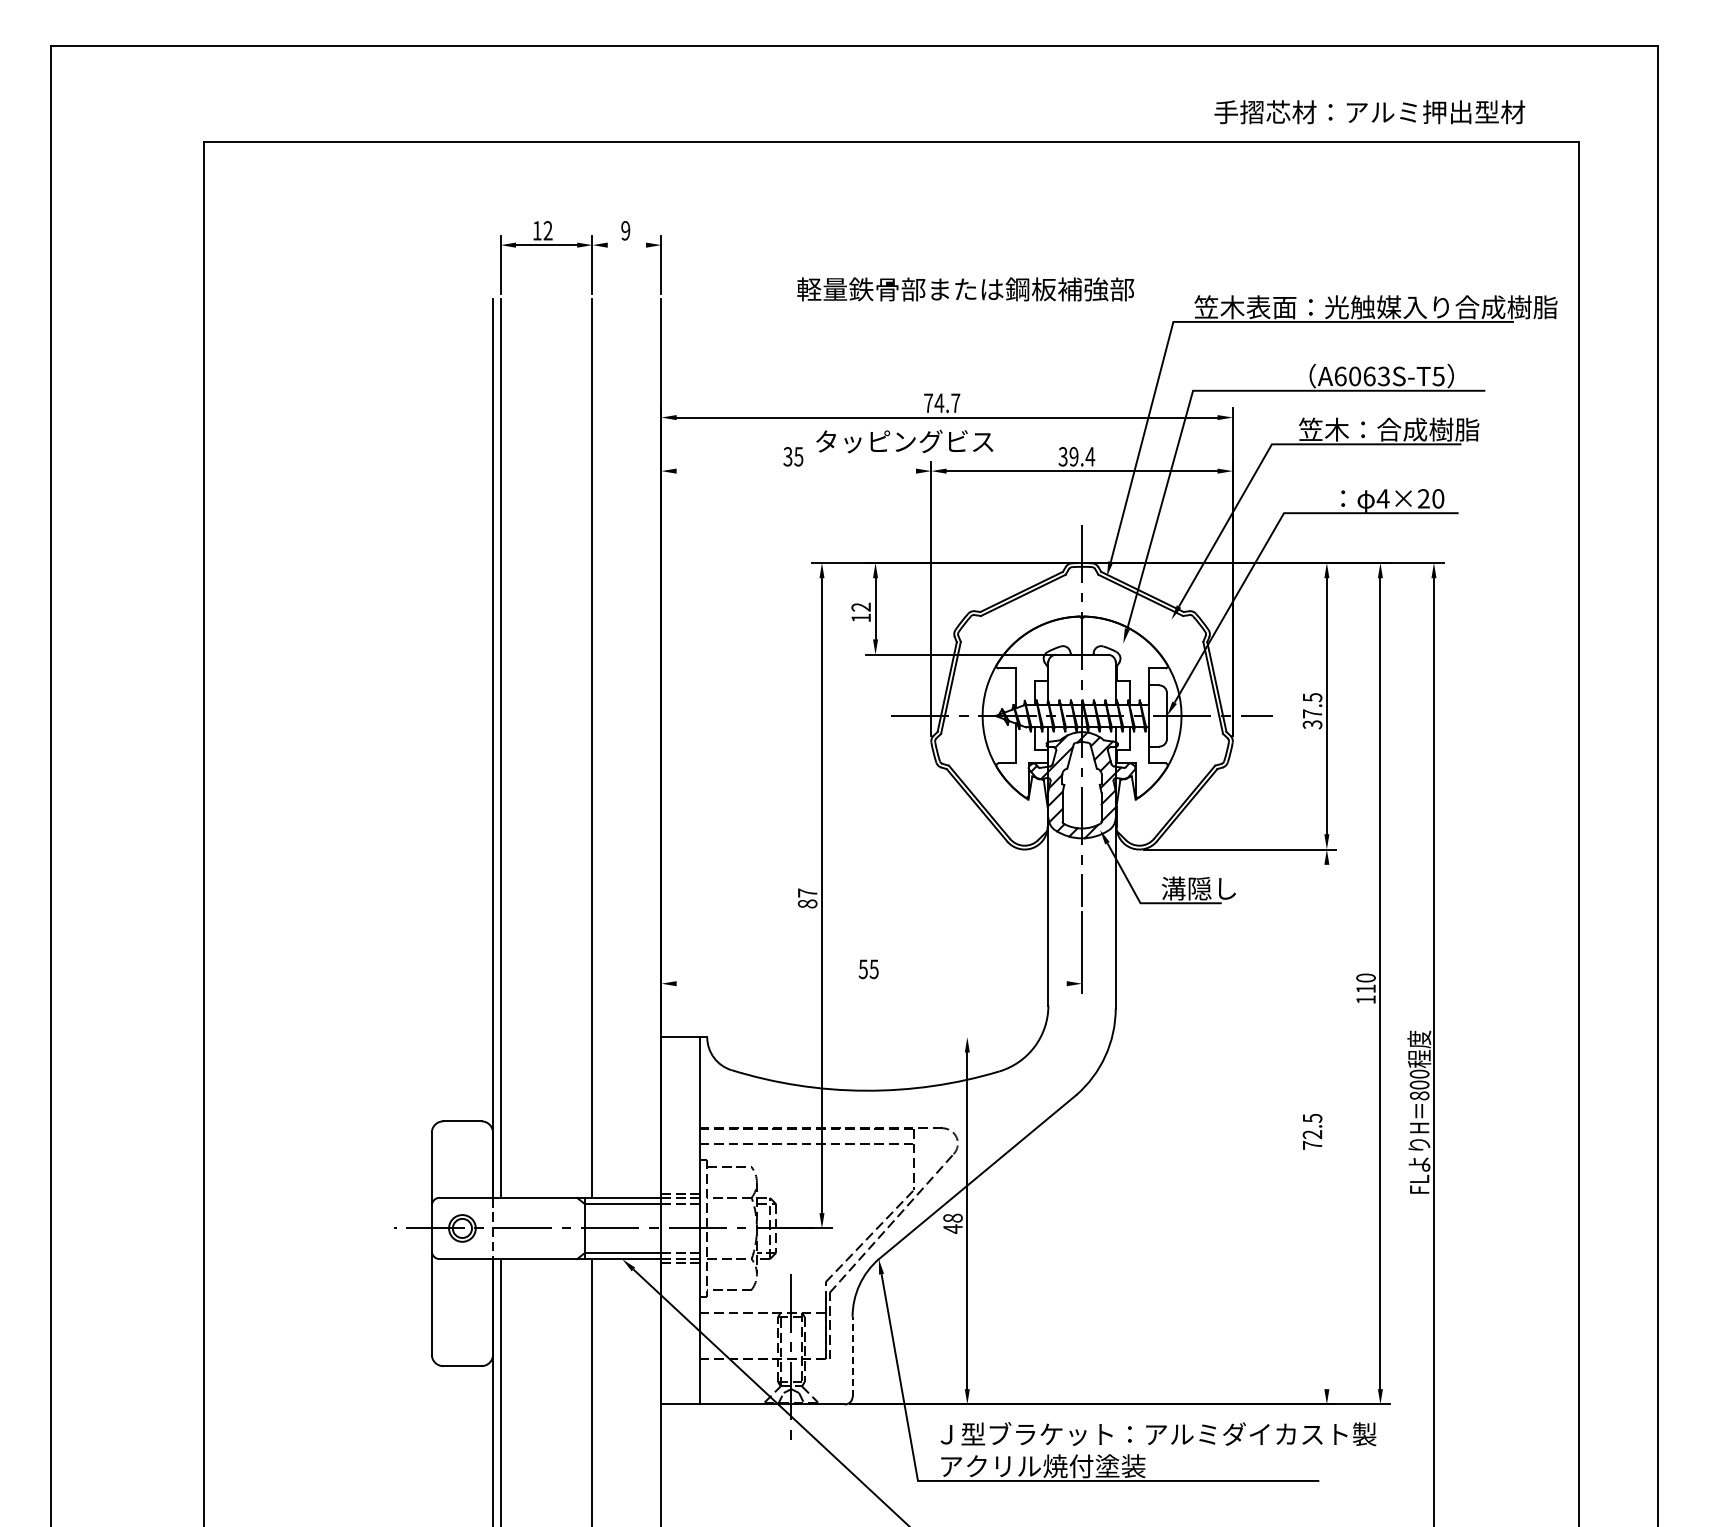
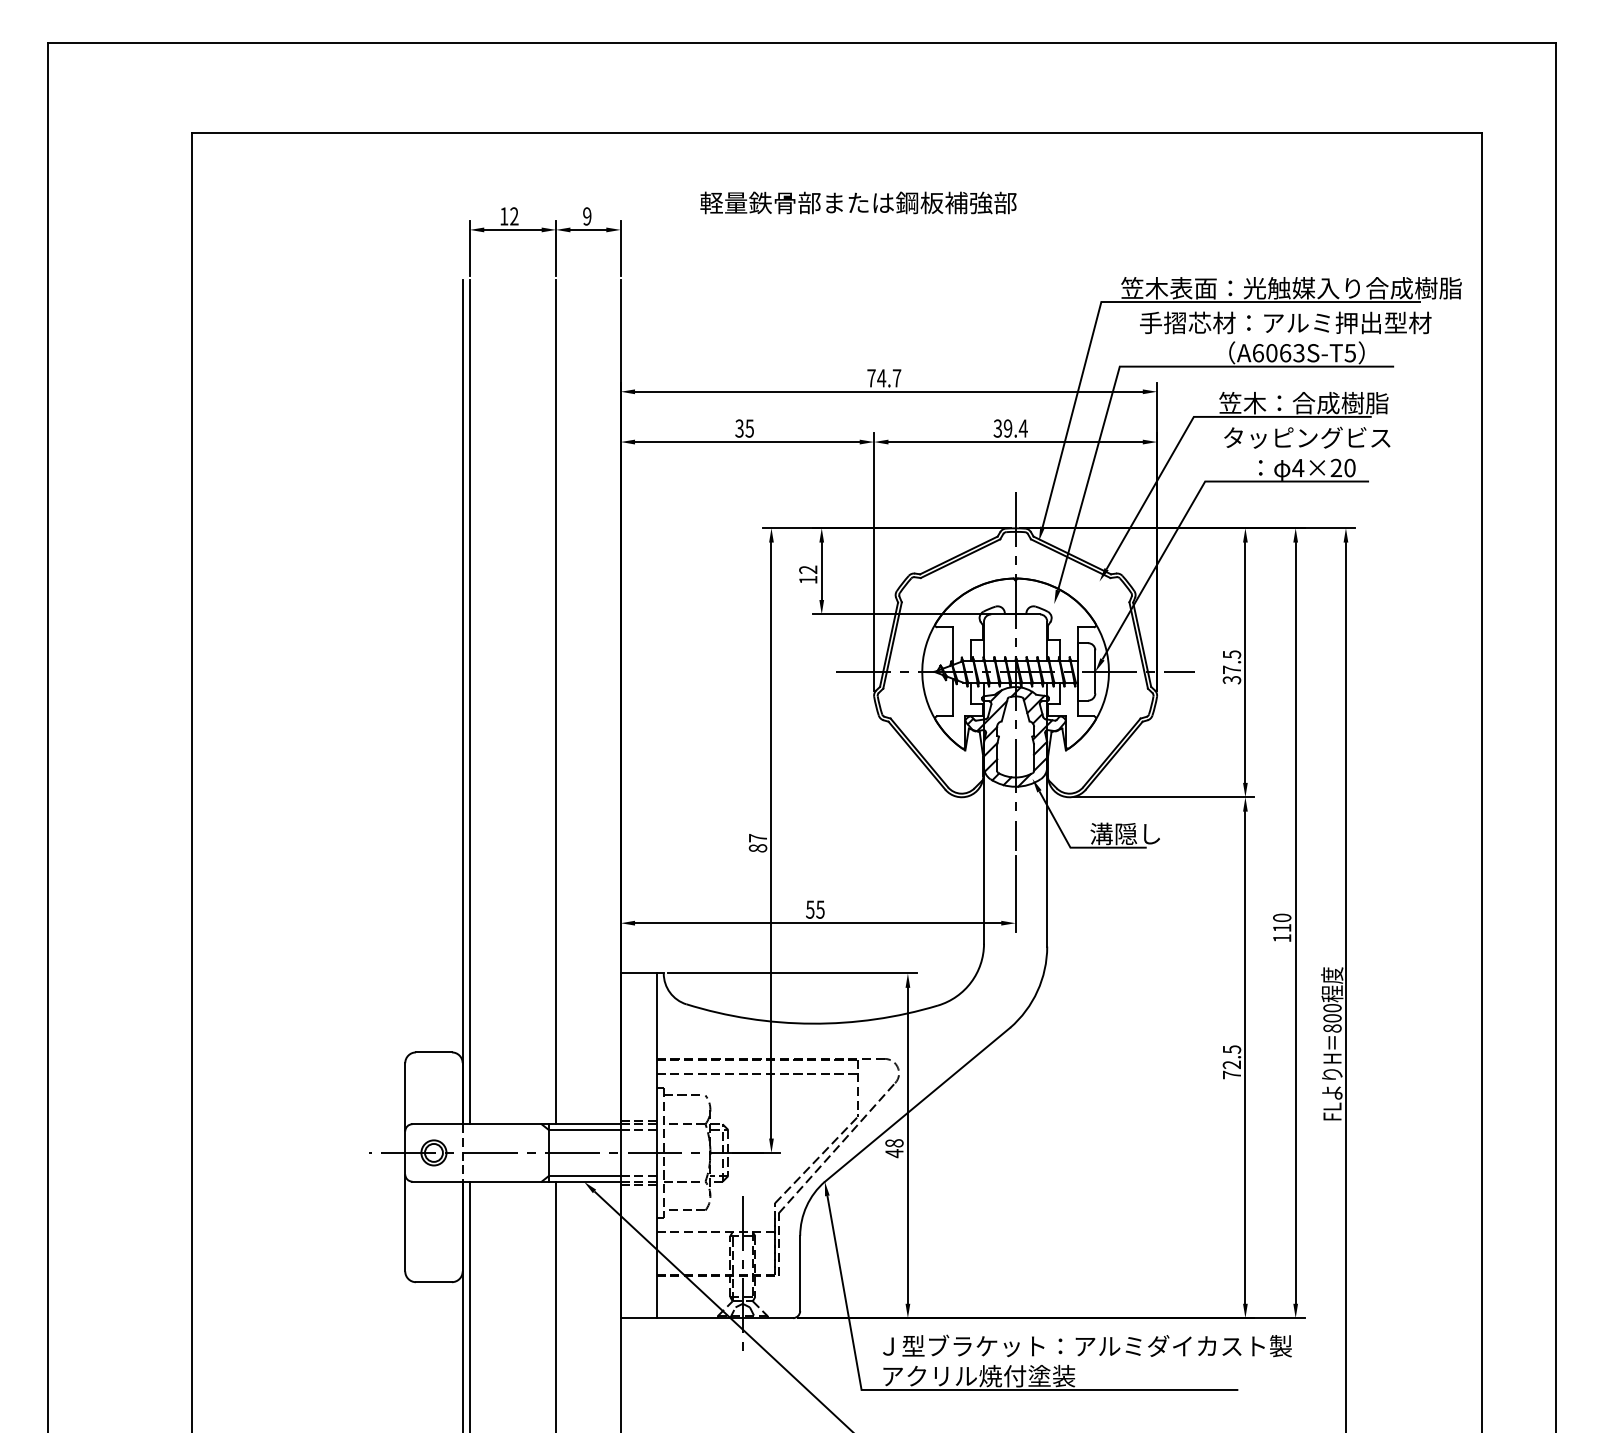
text: (1369, 112) -> (1285, 323), moved
line: (626, 245) -> (587, 230), added
text: (965, 289) -> (858, 203), moved
text: (904, 441) -> (1307, 437), moved
line: (796, 471) -> (747, 442), added
line: (871, 983) -> (817, 923), added
line: (844, 1037) -> (792, 973), added
line: (1326, 1126) -> (1245, 1057), added
line: (852, 1356) -> (800, 1273), dashed -> solid

